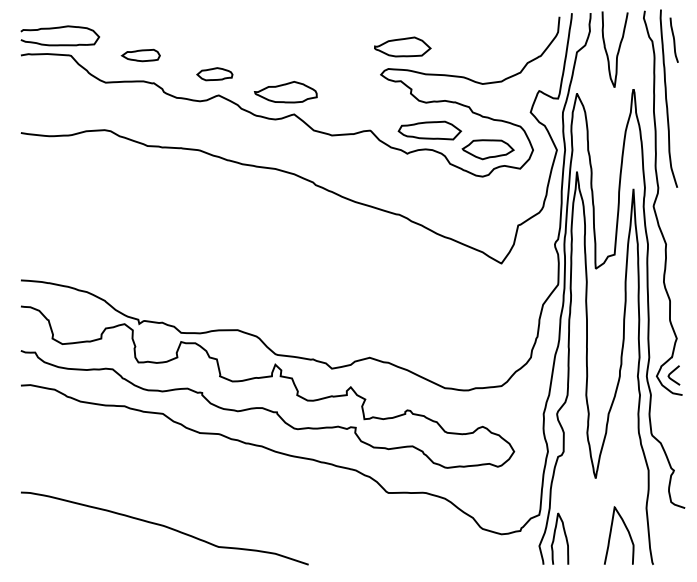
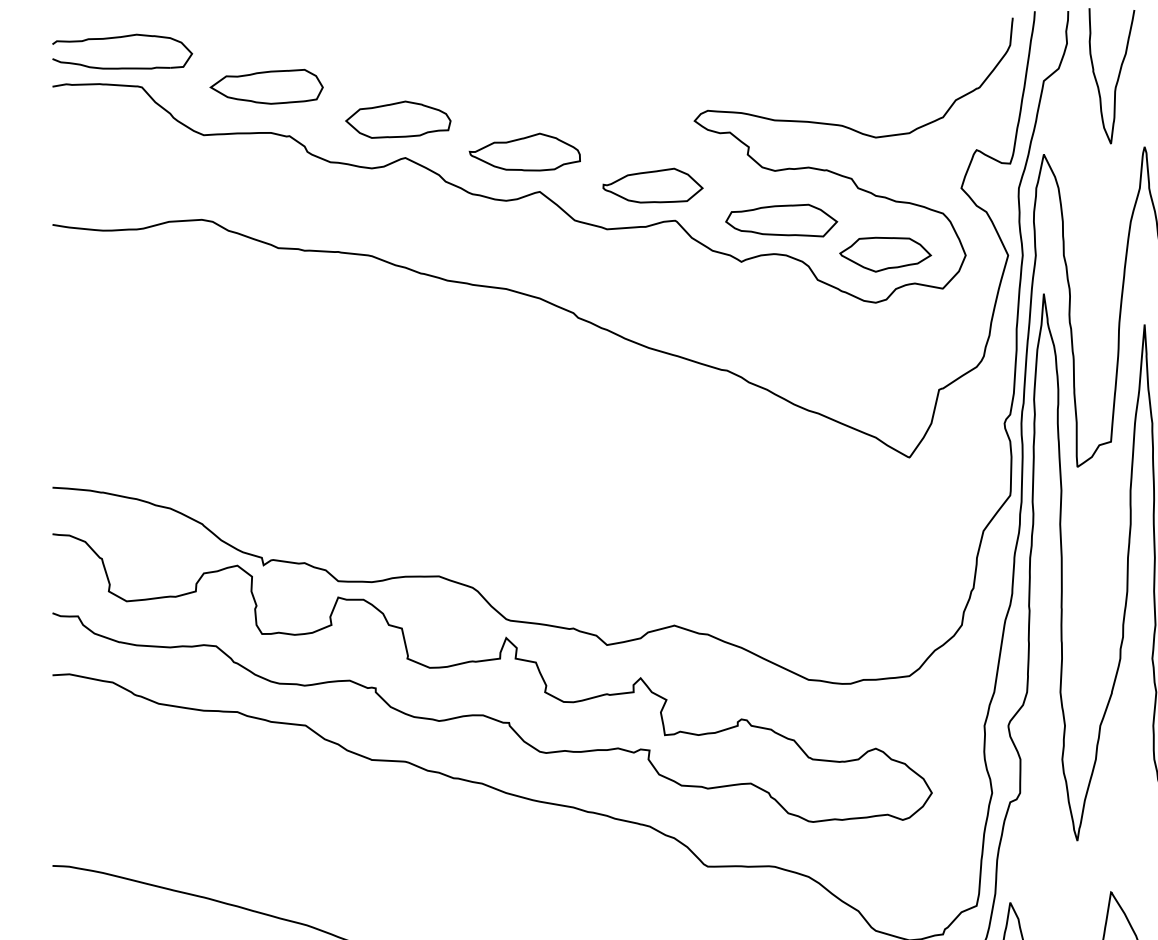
part: (402, 46) -> (652, 184), moved
part: (140, 55) -> (265, 86), size x1.67
part: (214, 74) -> (397, 120), size x1.67

